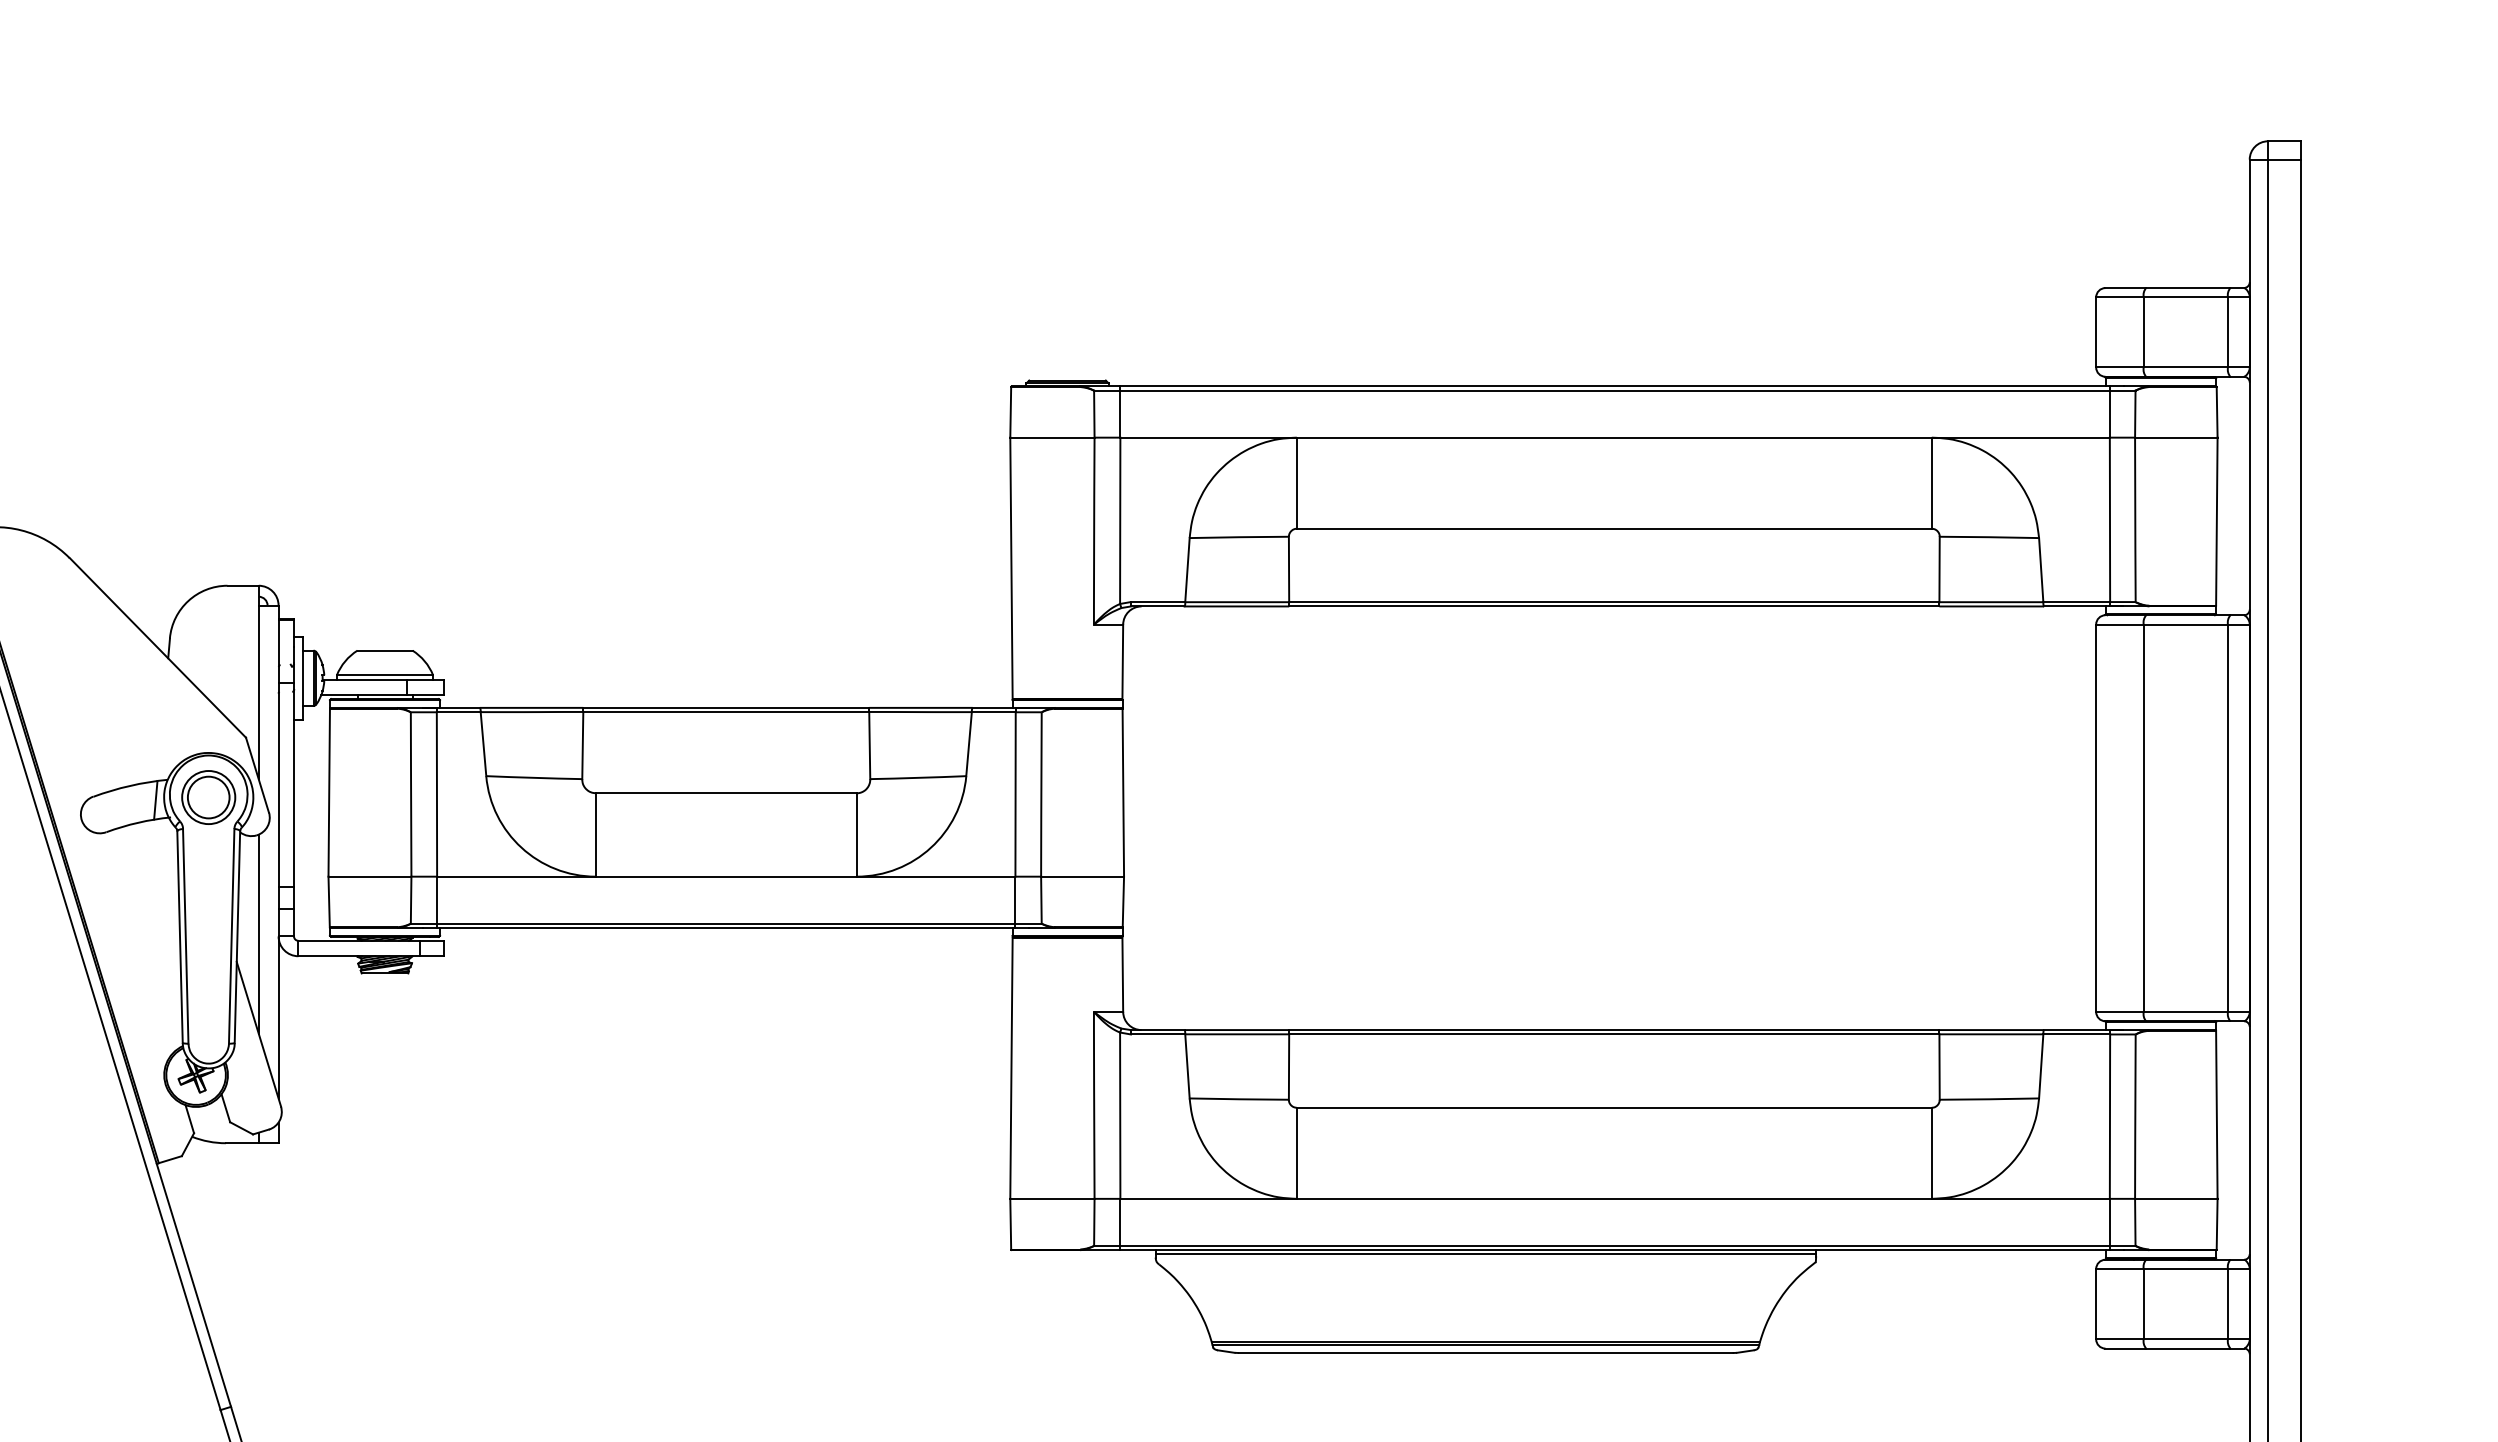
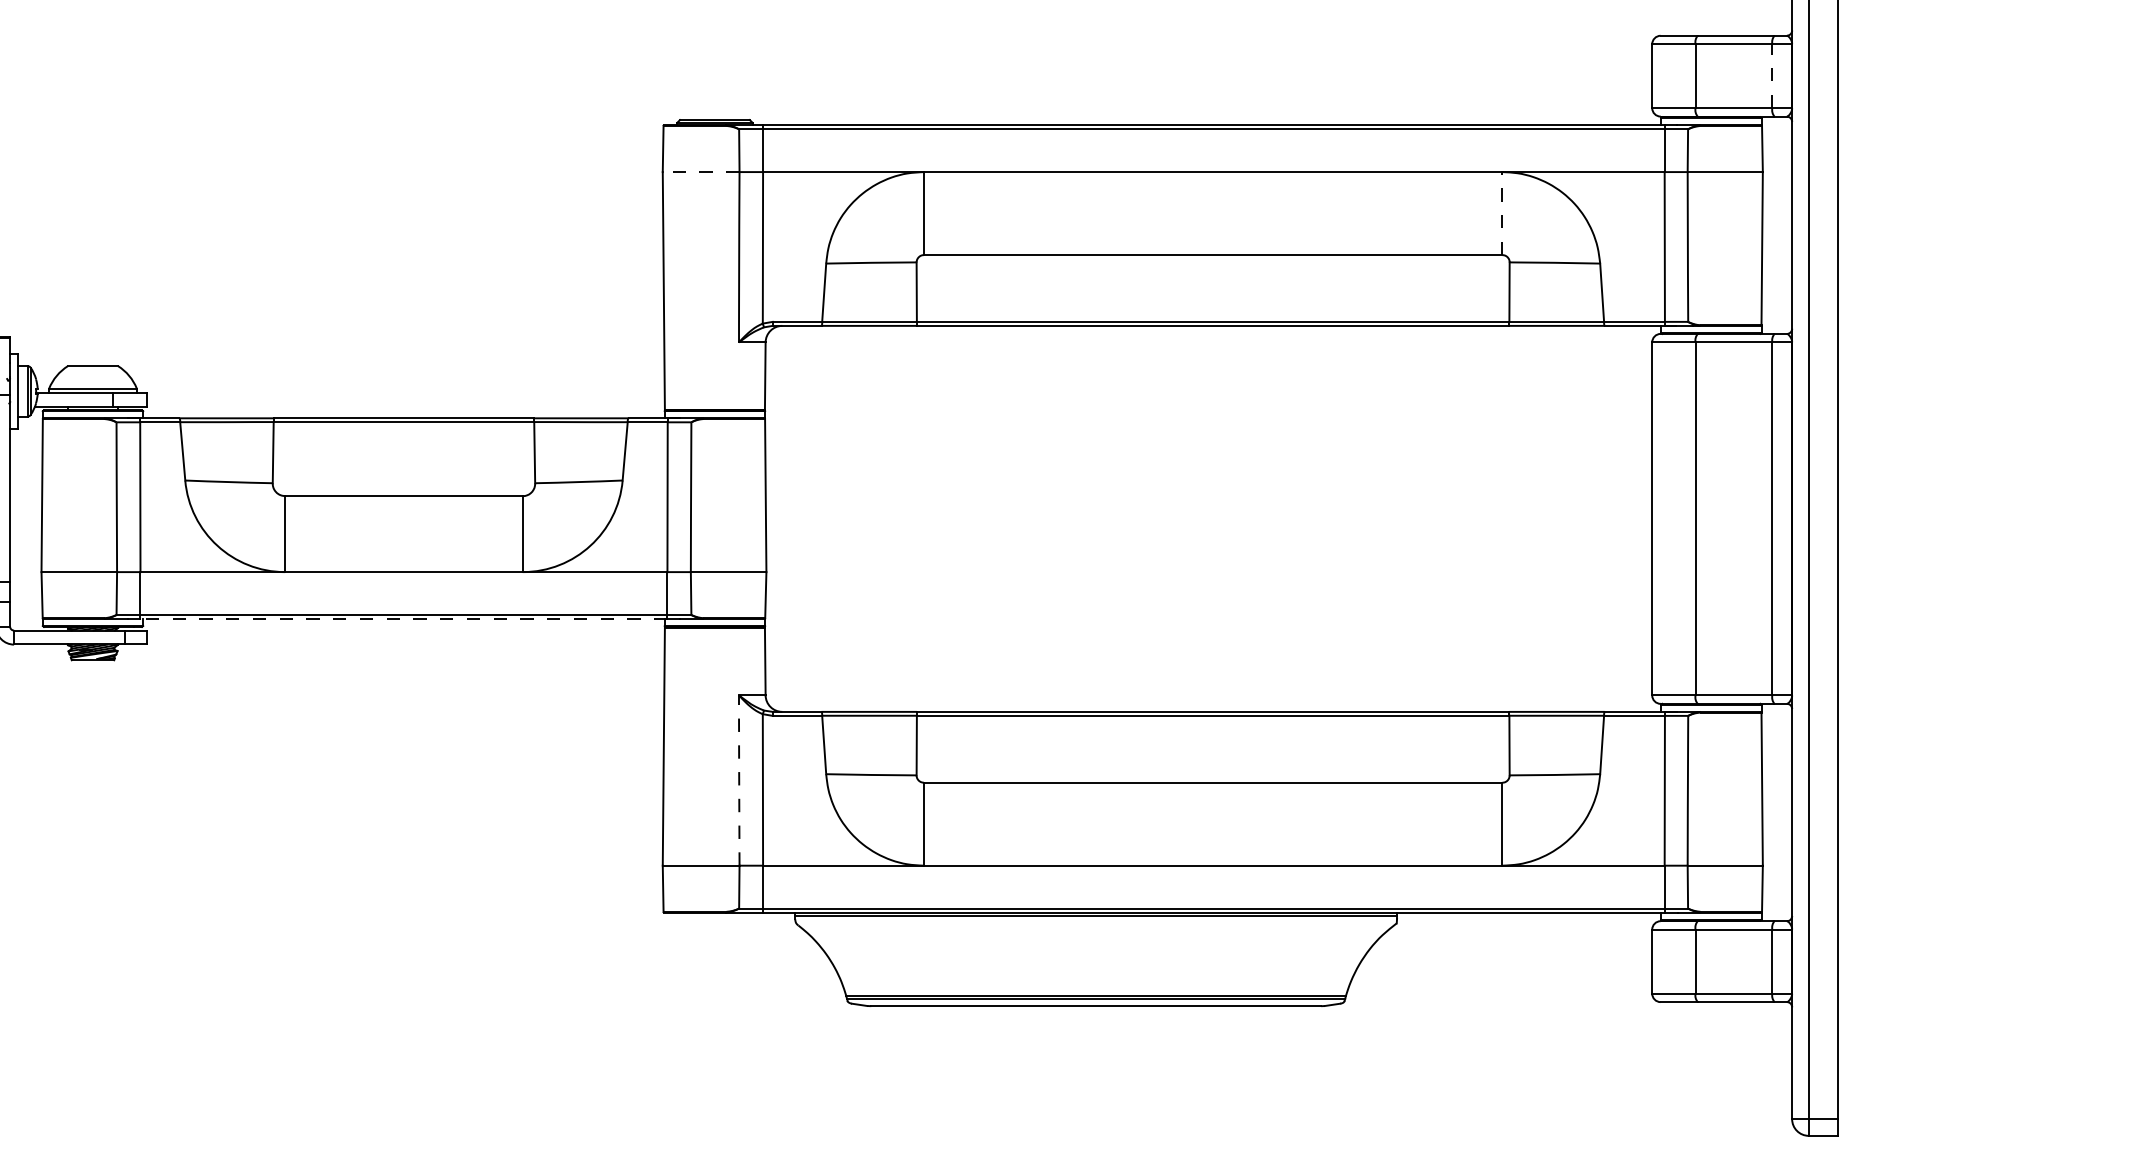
line: (2228, 331) -> (1772, 75), solid -> dashed
line: (1051, 437) -> (700, 171), solid -> dashed
line: (1931, 483) -> (1502, 213), solid -> dashed
line: (725, 928) -> (403, 619), solid -> dashed
line: (1094, 1103) -> (739, 778), solid -> dashed

